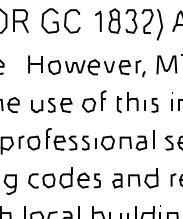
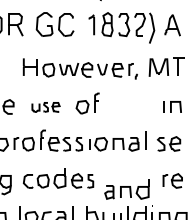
part: (136, 102) -> (129, 104), removed
part: (51, 105) -> (45, 107), size x0.7
part: (134, 177) -> (126, 189), moved

